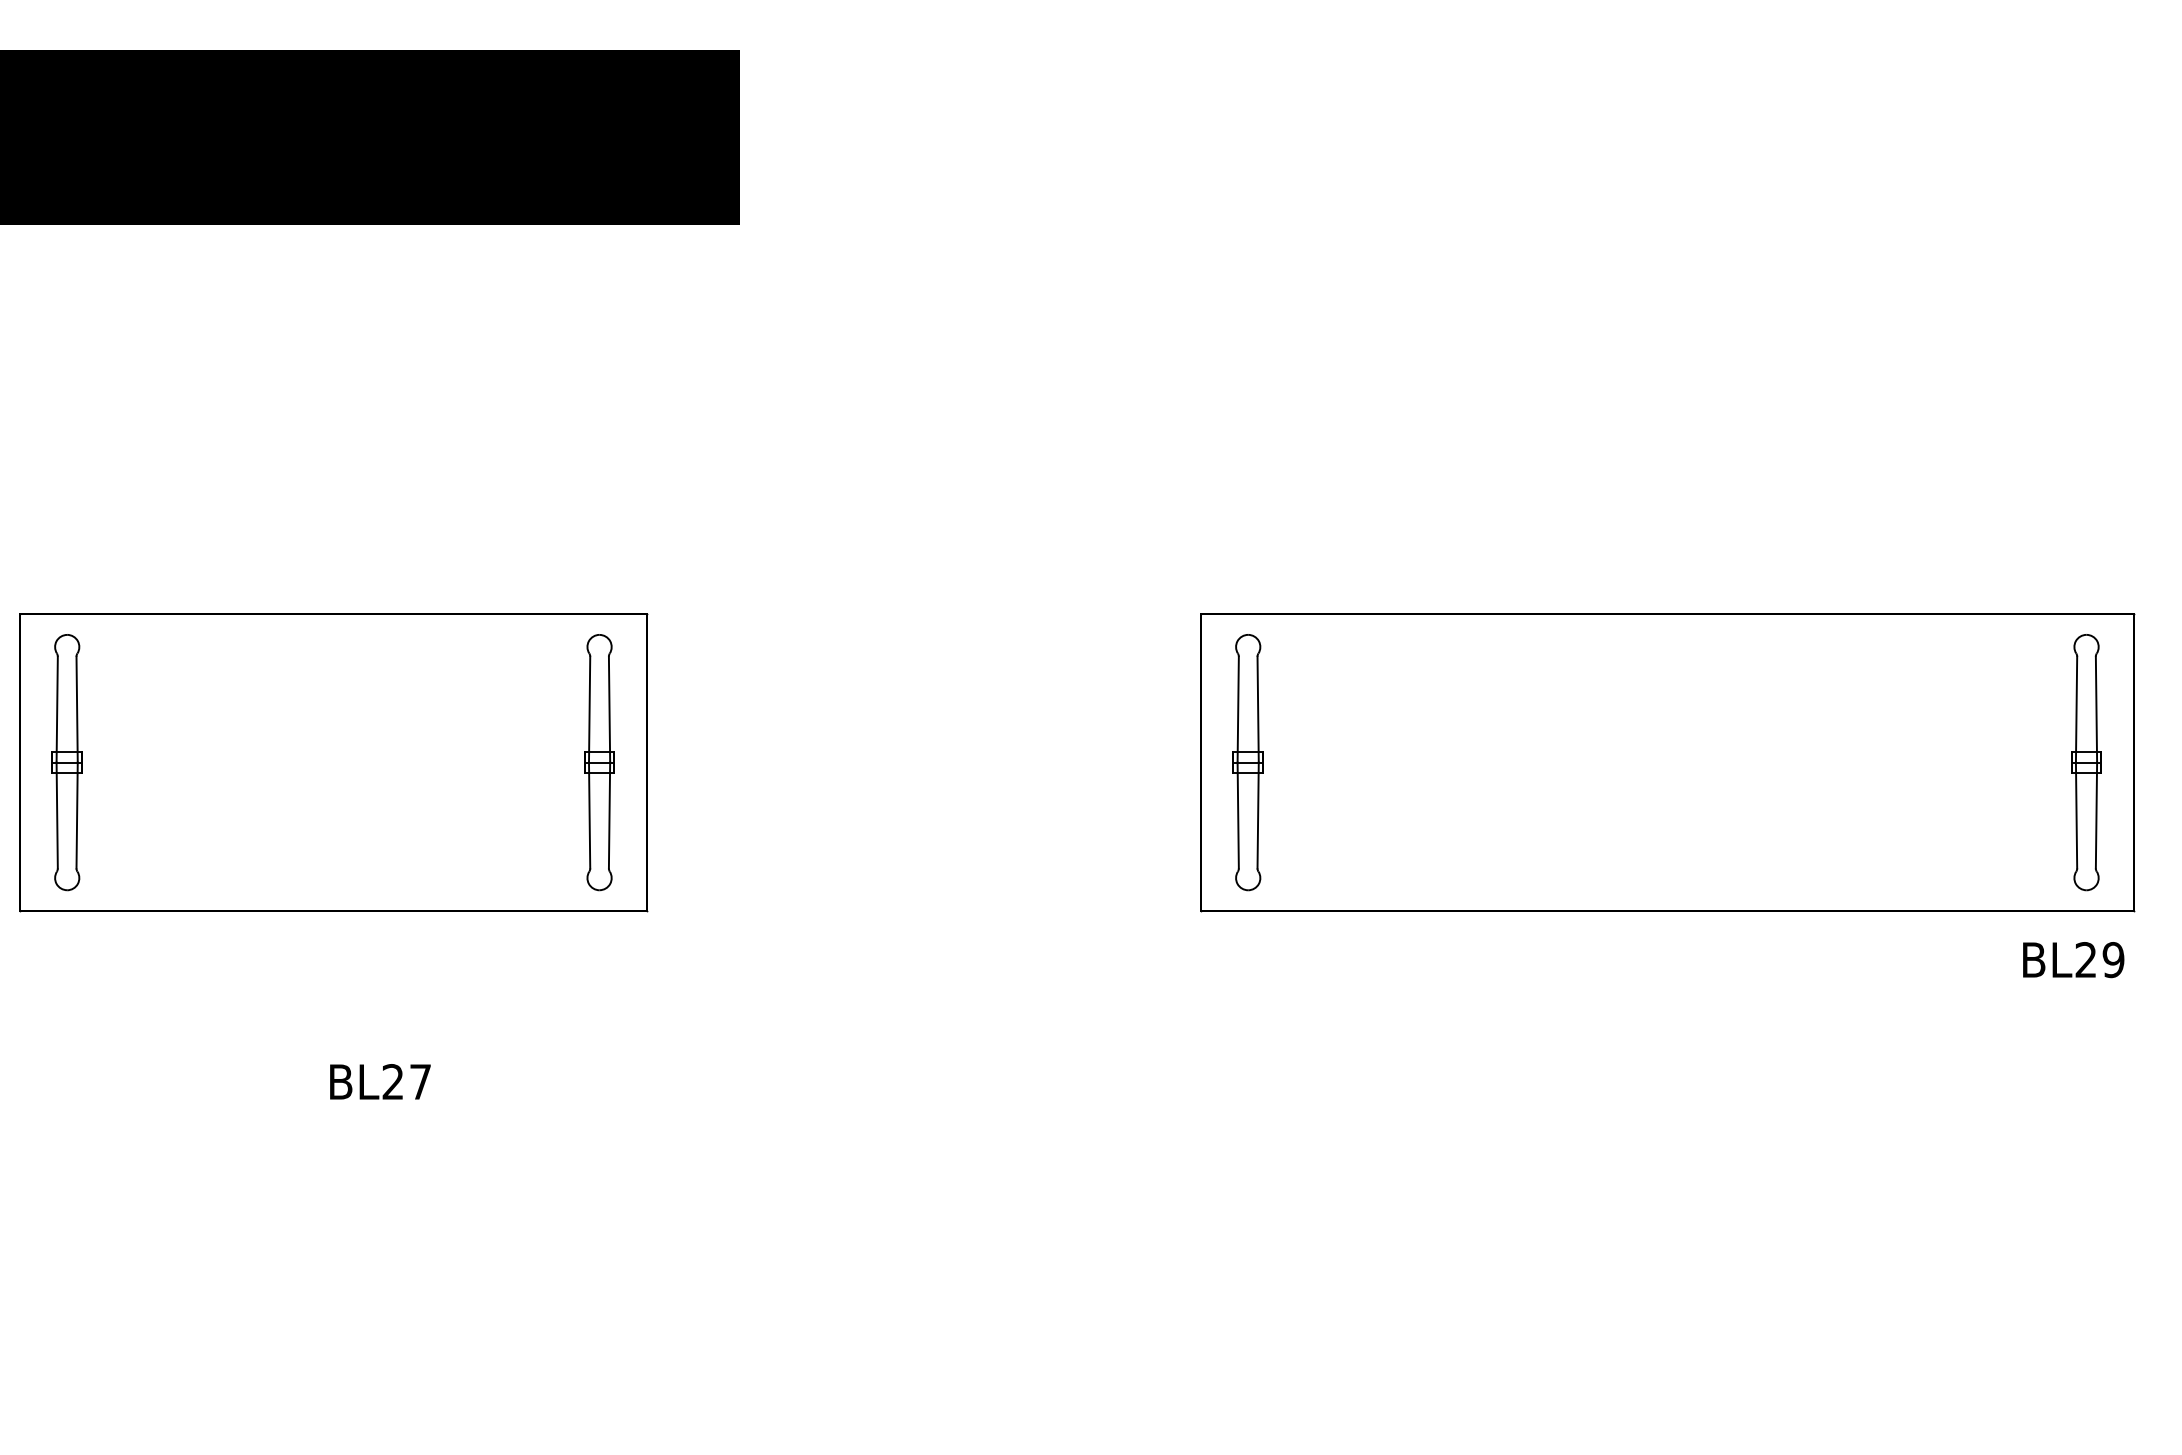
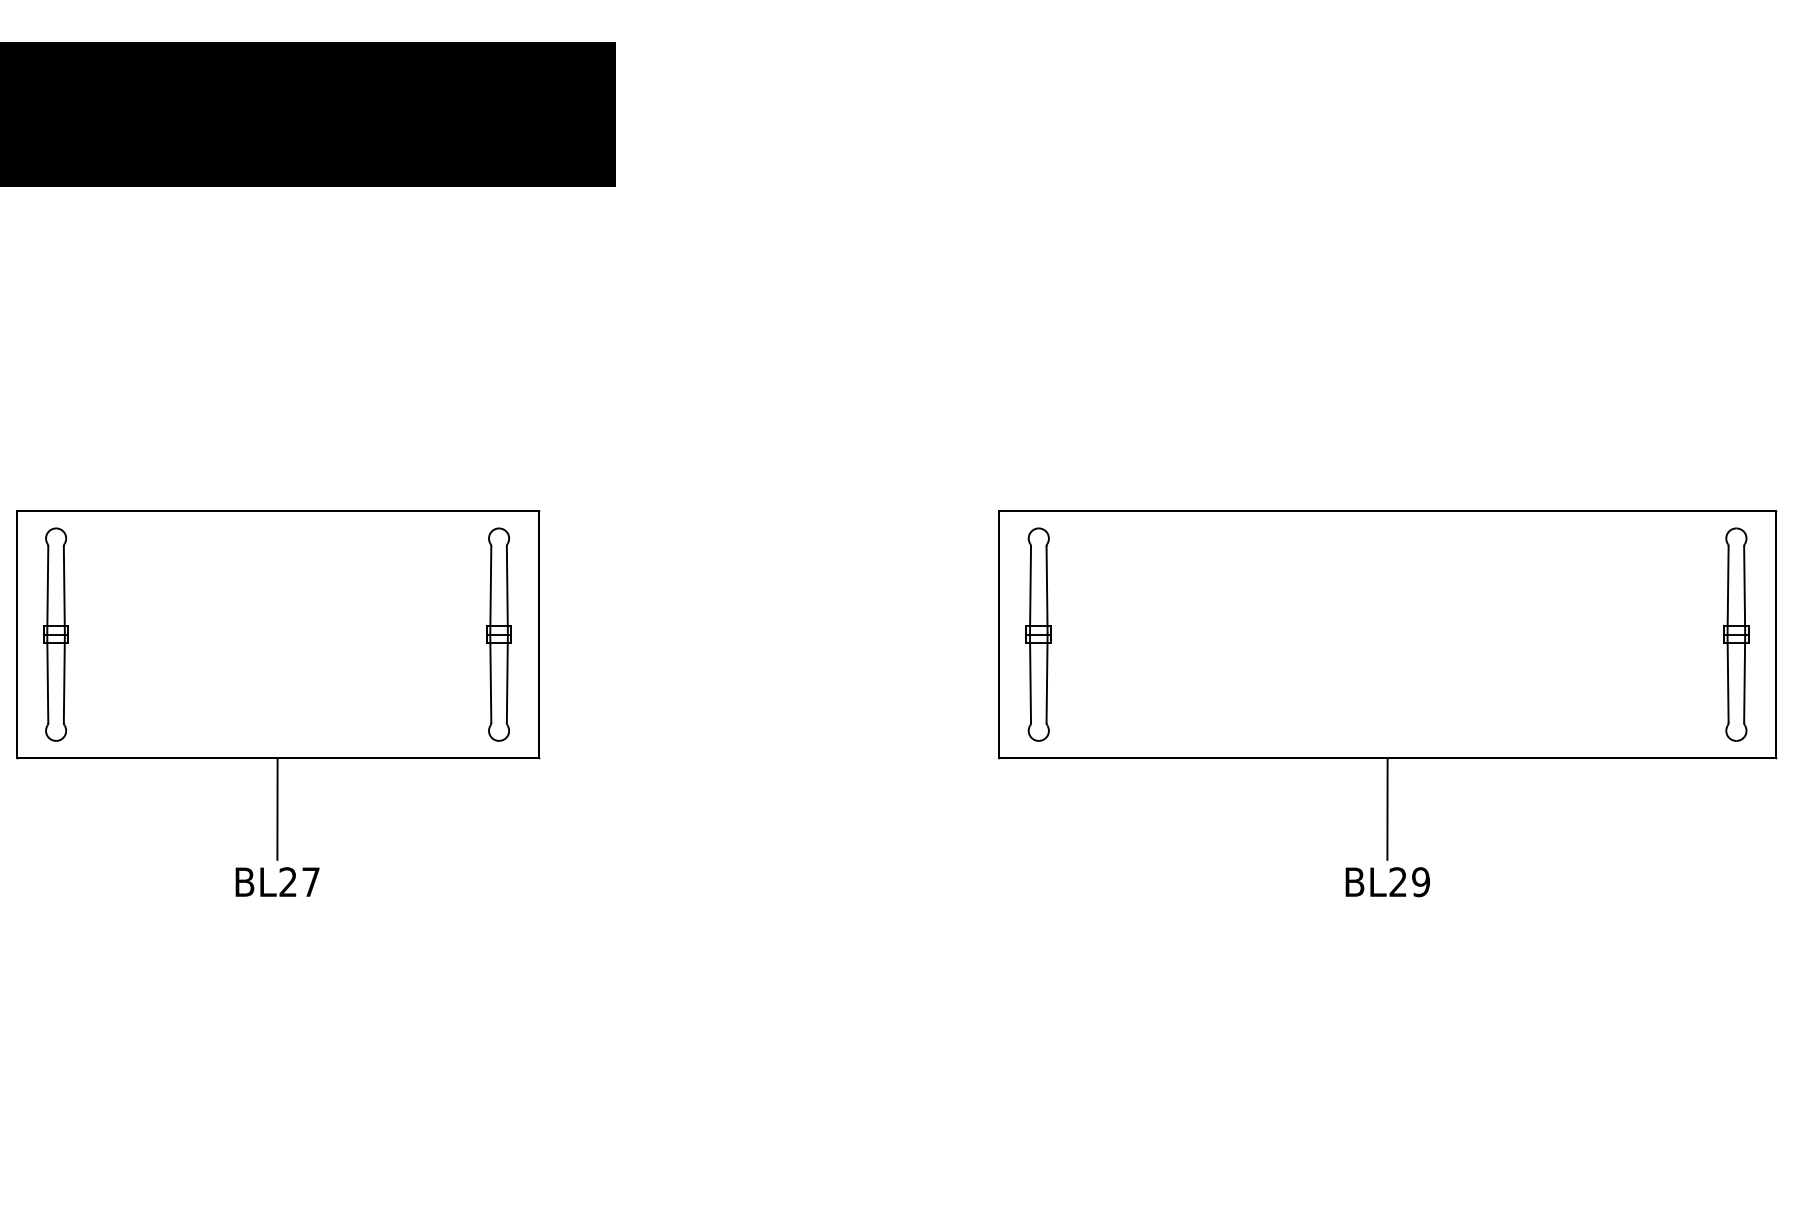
text: (2073, 960) -> (1387, 882), moved
line: (333, 971) -> (277, 808), added
line: (1667, 971) -> (1387, 808), added
text: (380, 1081) -> (277, 881), moved

